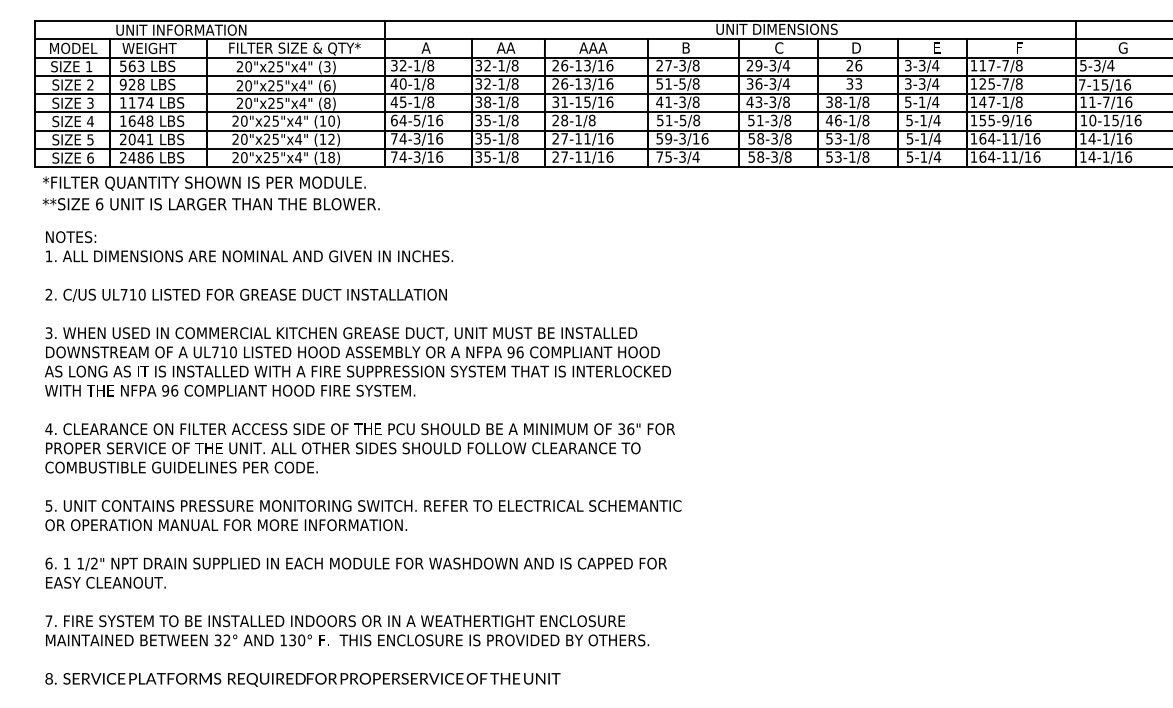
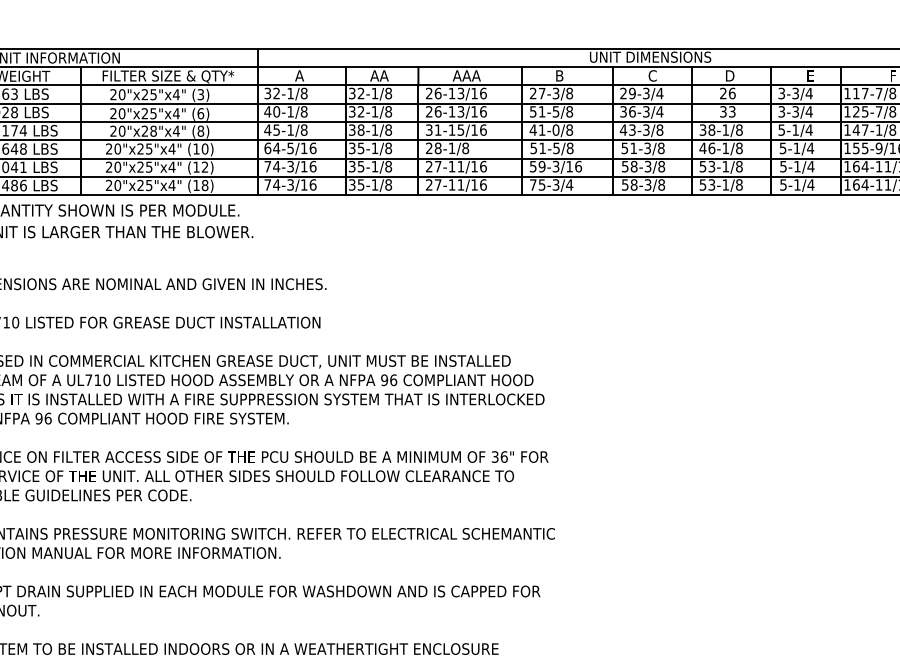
text: (279, 102) -> (152, 130), 20"x25"x4" -> 20"x28"x4"
text: (682, 102) -> (555, 130), 41-3/8 -> 41-0/8

